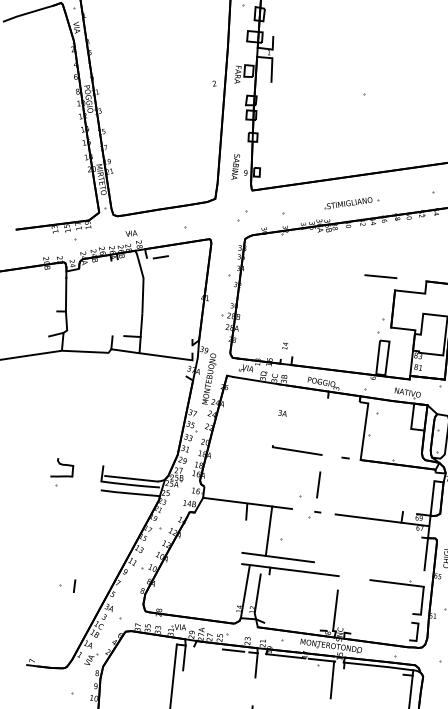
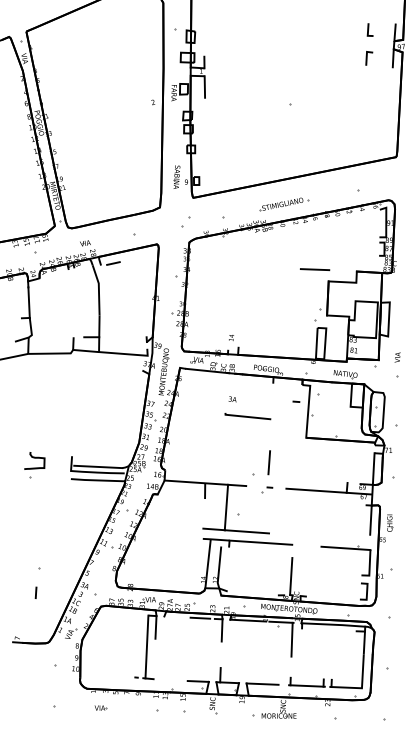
line: (296, 450) -> (247, 416), moved
line: (345, 457) -> (296, 401), moved
line: (73, 585) -> (35, 592), moved

